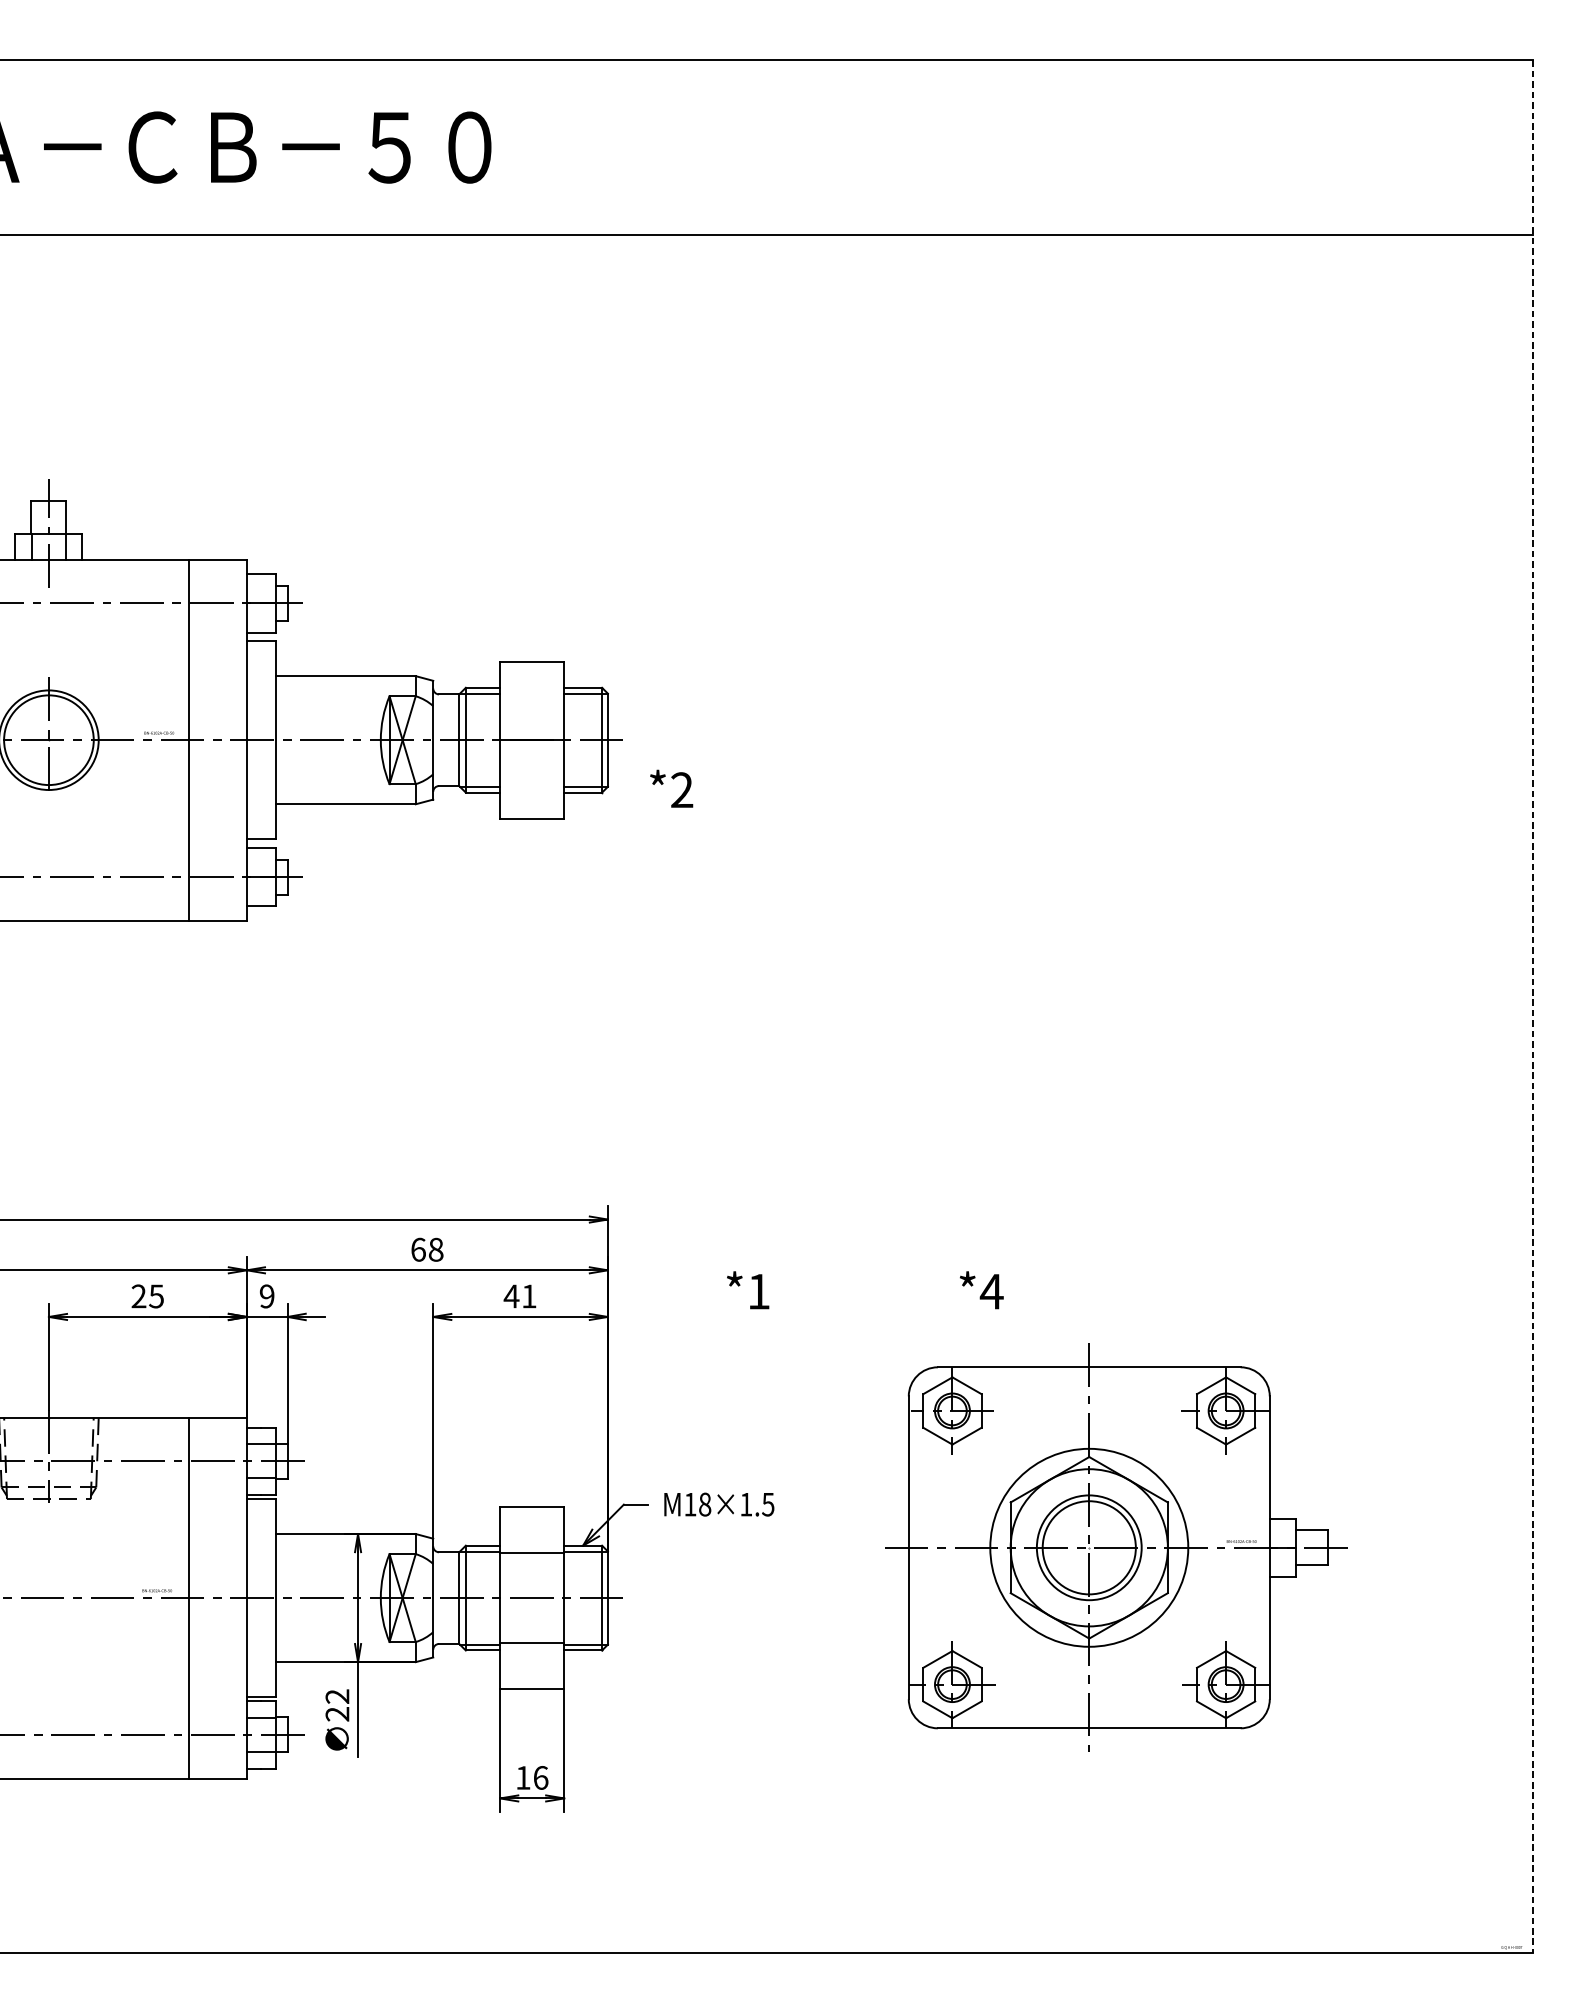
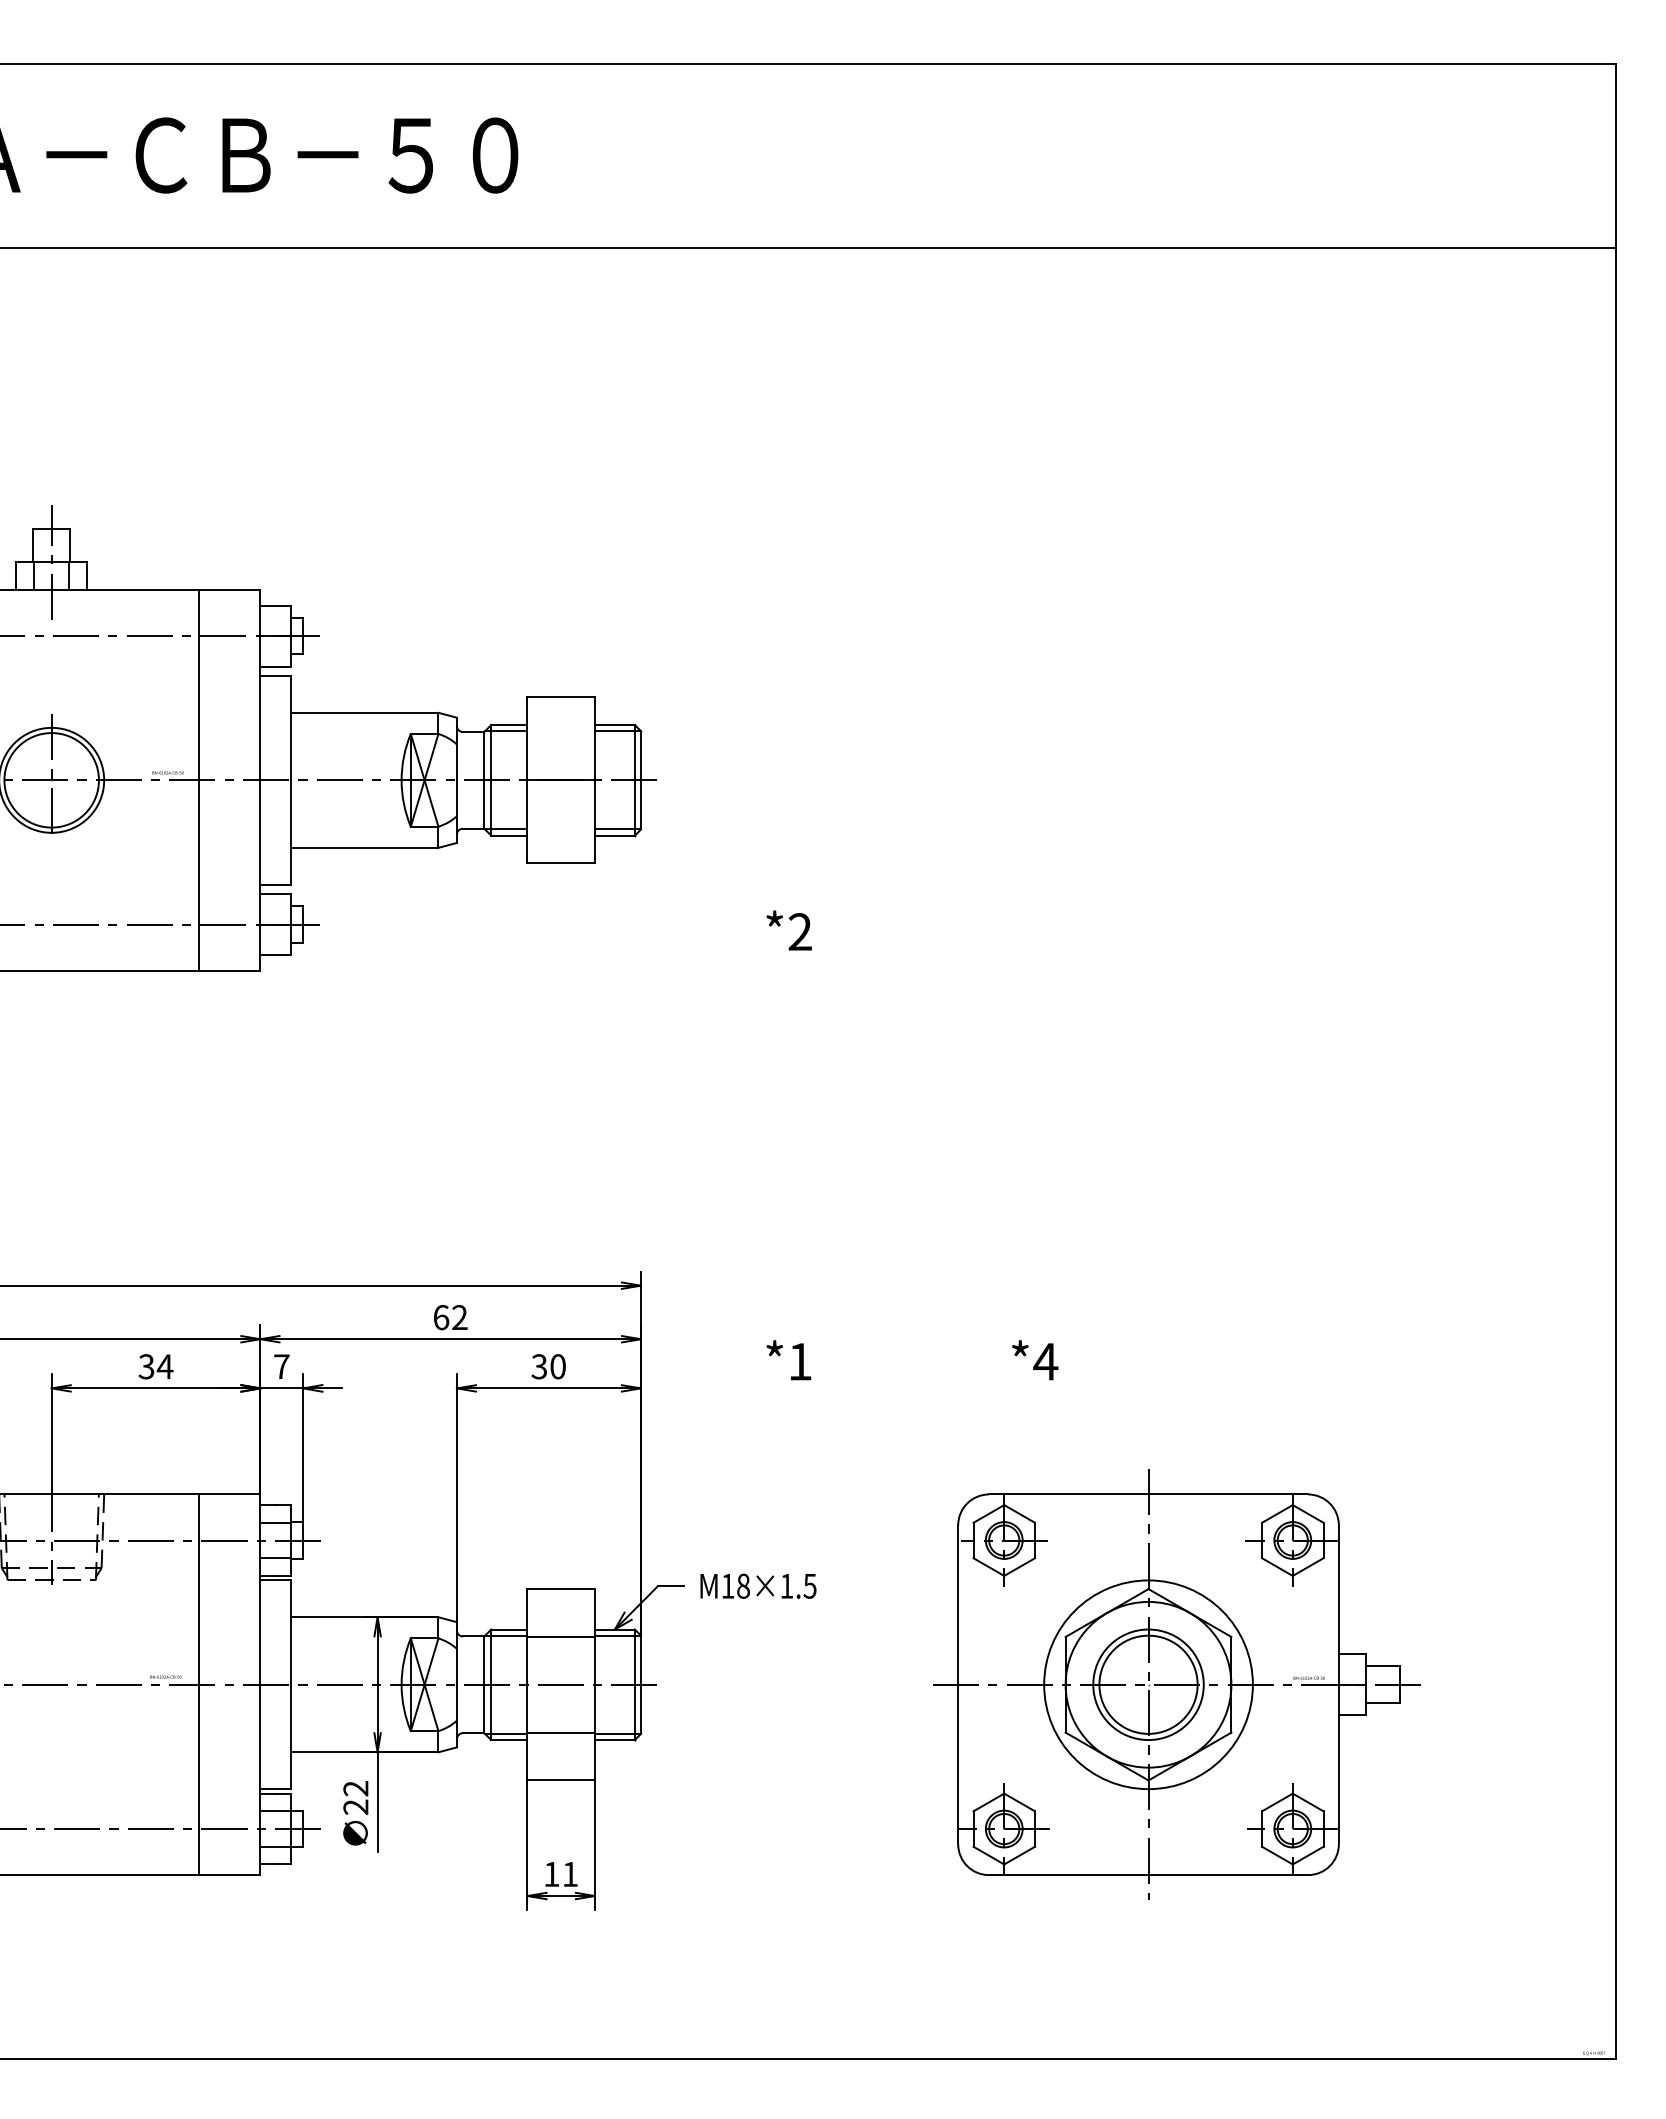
text: (670, 788) -> (788, 930), moved
line: (1533, 1006) -> (1616, 1061), dashed -> solid
text: (435, 1249) -> (459, 1317), 68 -> 62
text: (147, 1296) -> (155, 1366), 25 -> 34
text: (266, 1296) -> (281, 1366), 9 -> 7
text: (520, 1296) -> (548, 1366), 41 -> 30
part: (1115, 1547) -> (1176, 1684), moved
text: (541, 1778) -> (570, 1874), 16 -> 11

